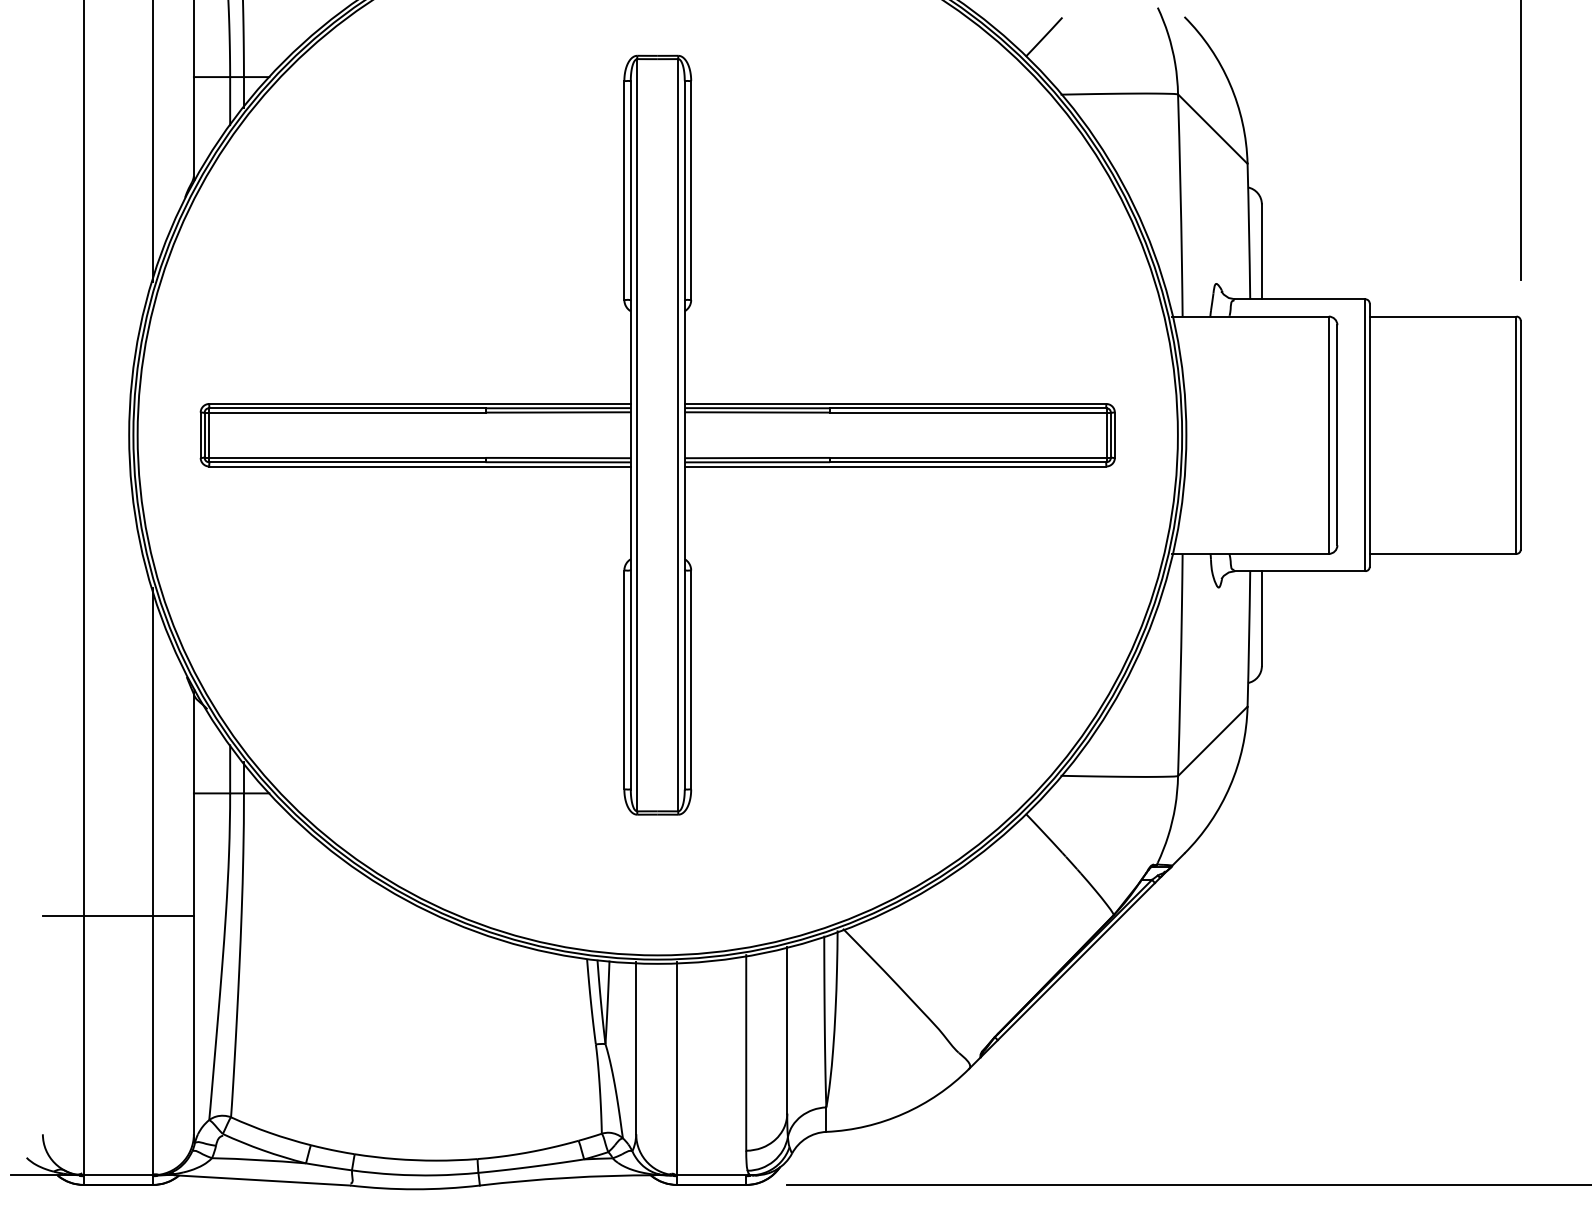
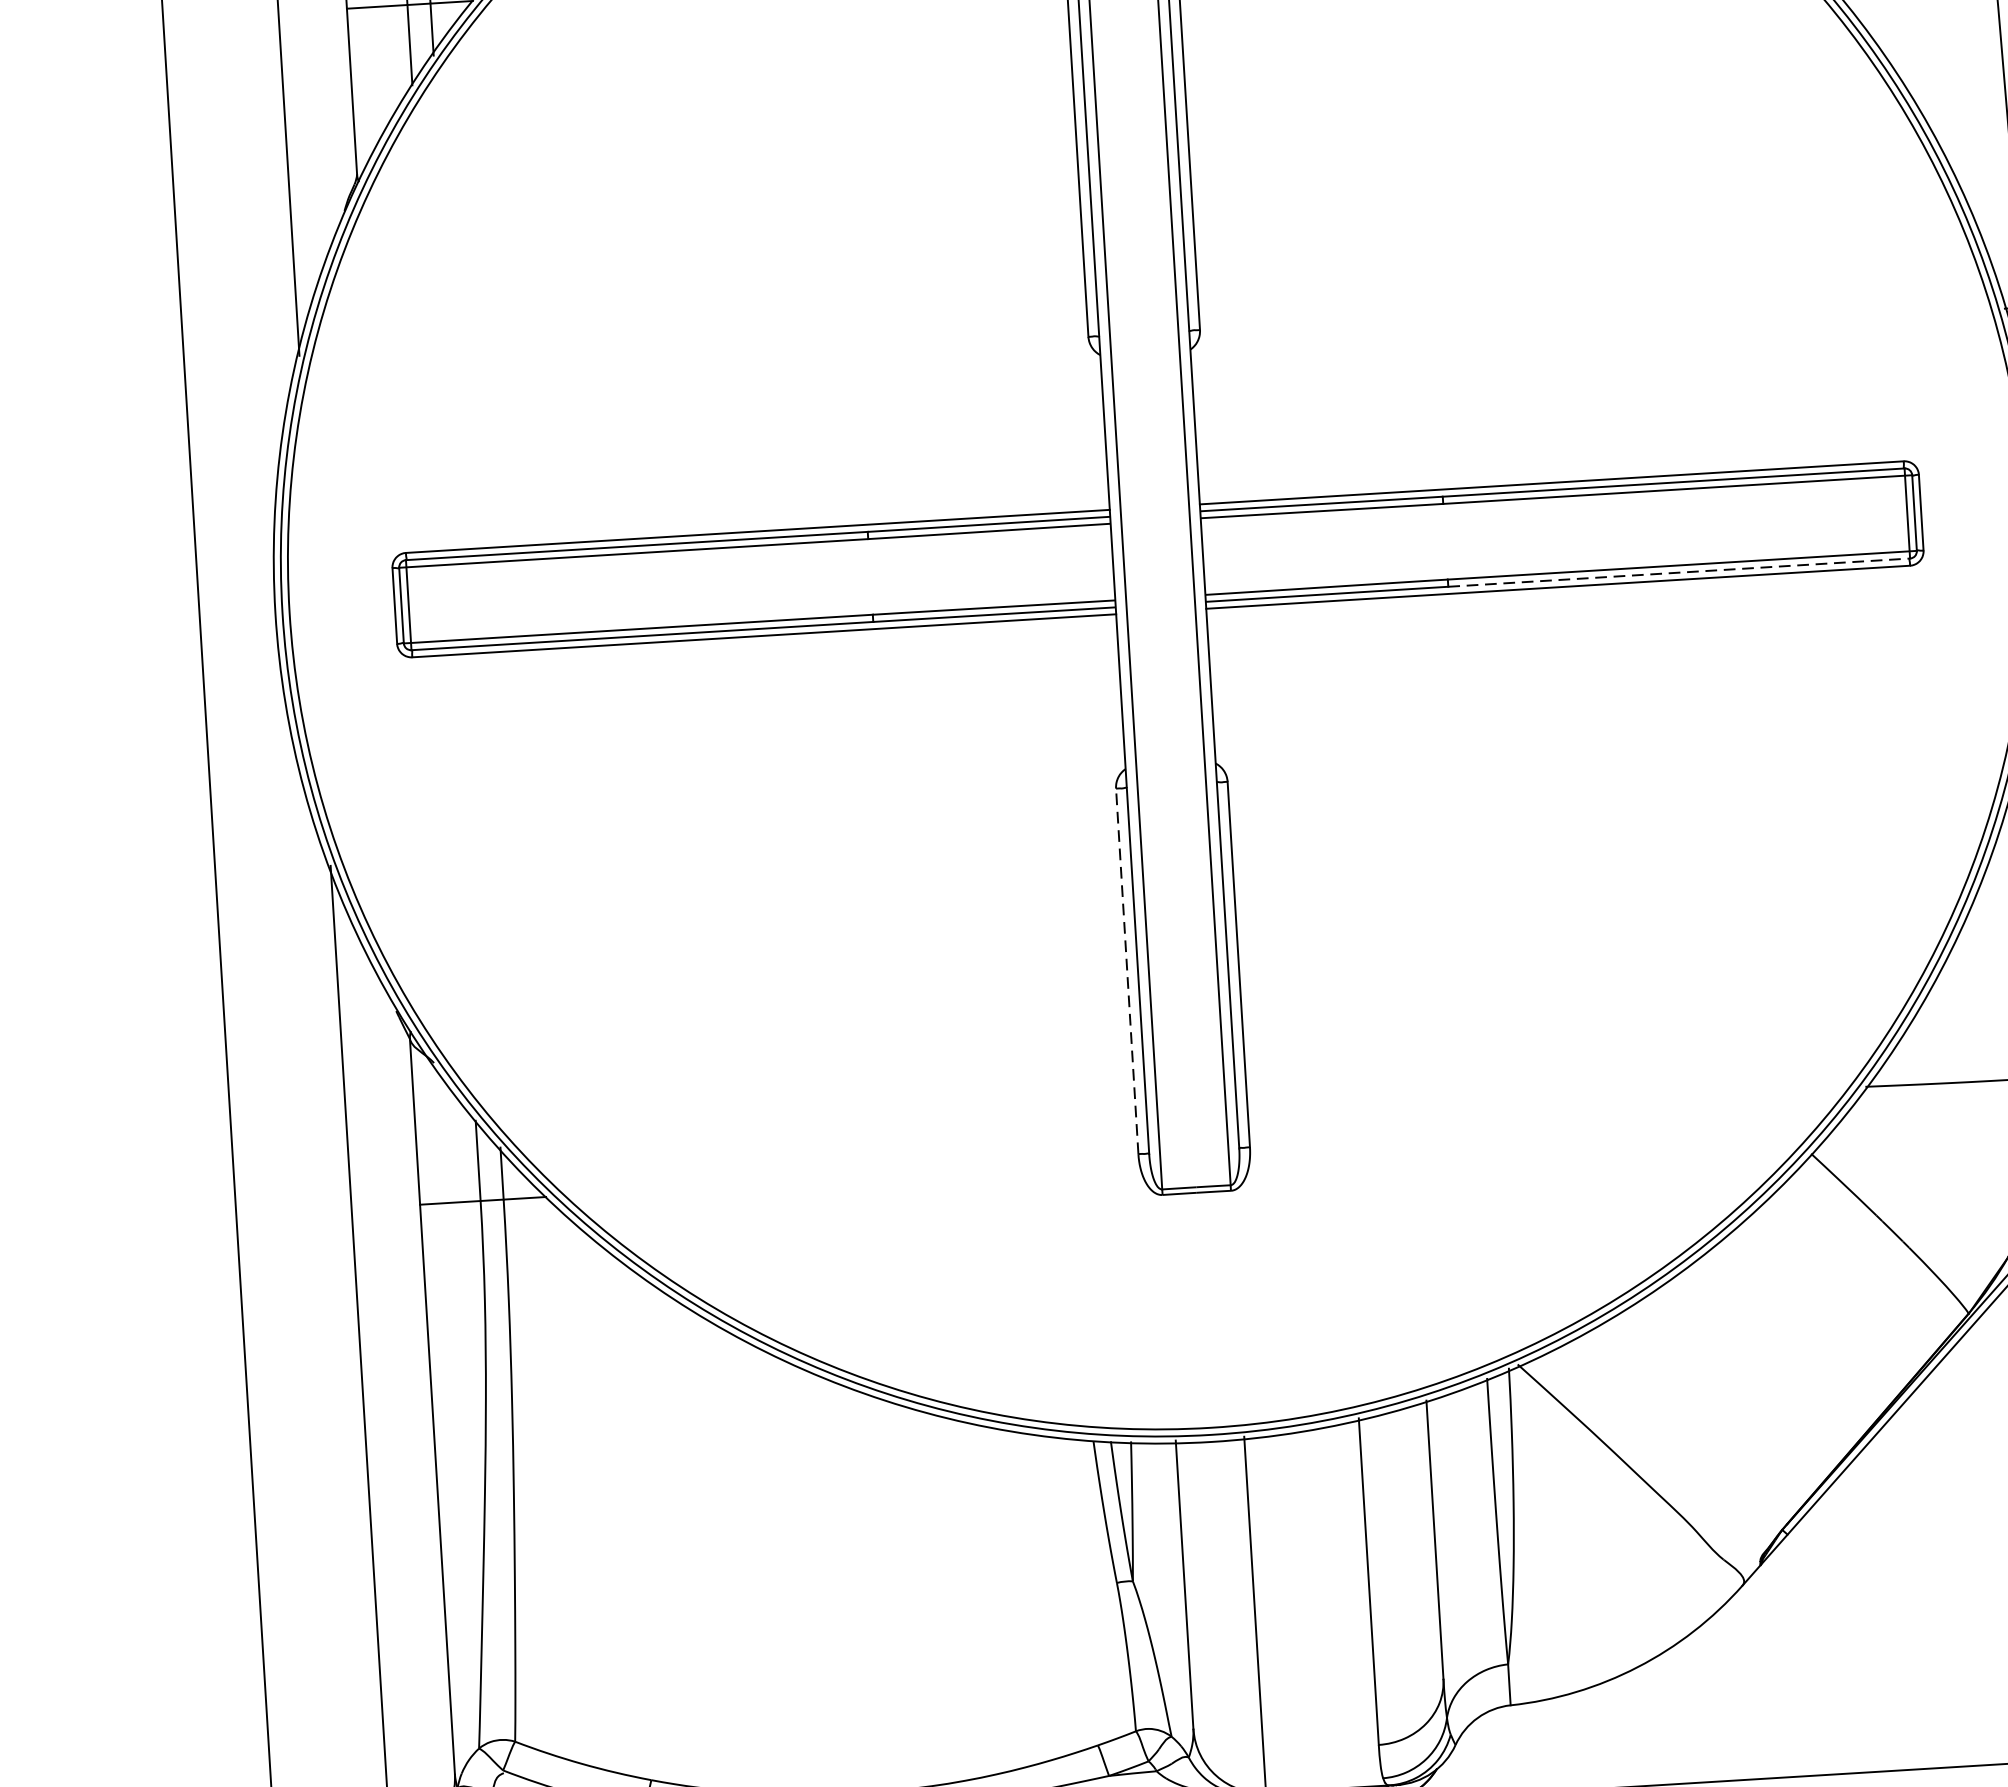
line: (968, 462) -> (1679, 573), solid -> dashed
line: (624, 679) -> (1127, 970), solid -> dashed
line: (117, 916) -> (305, 1418), removed

